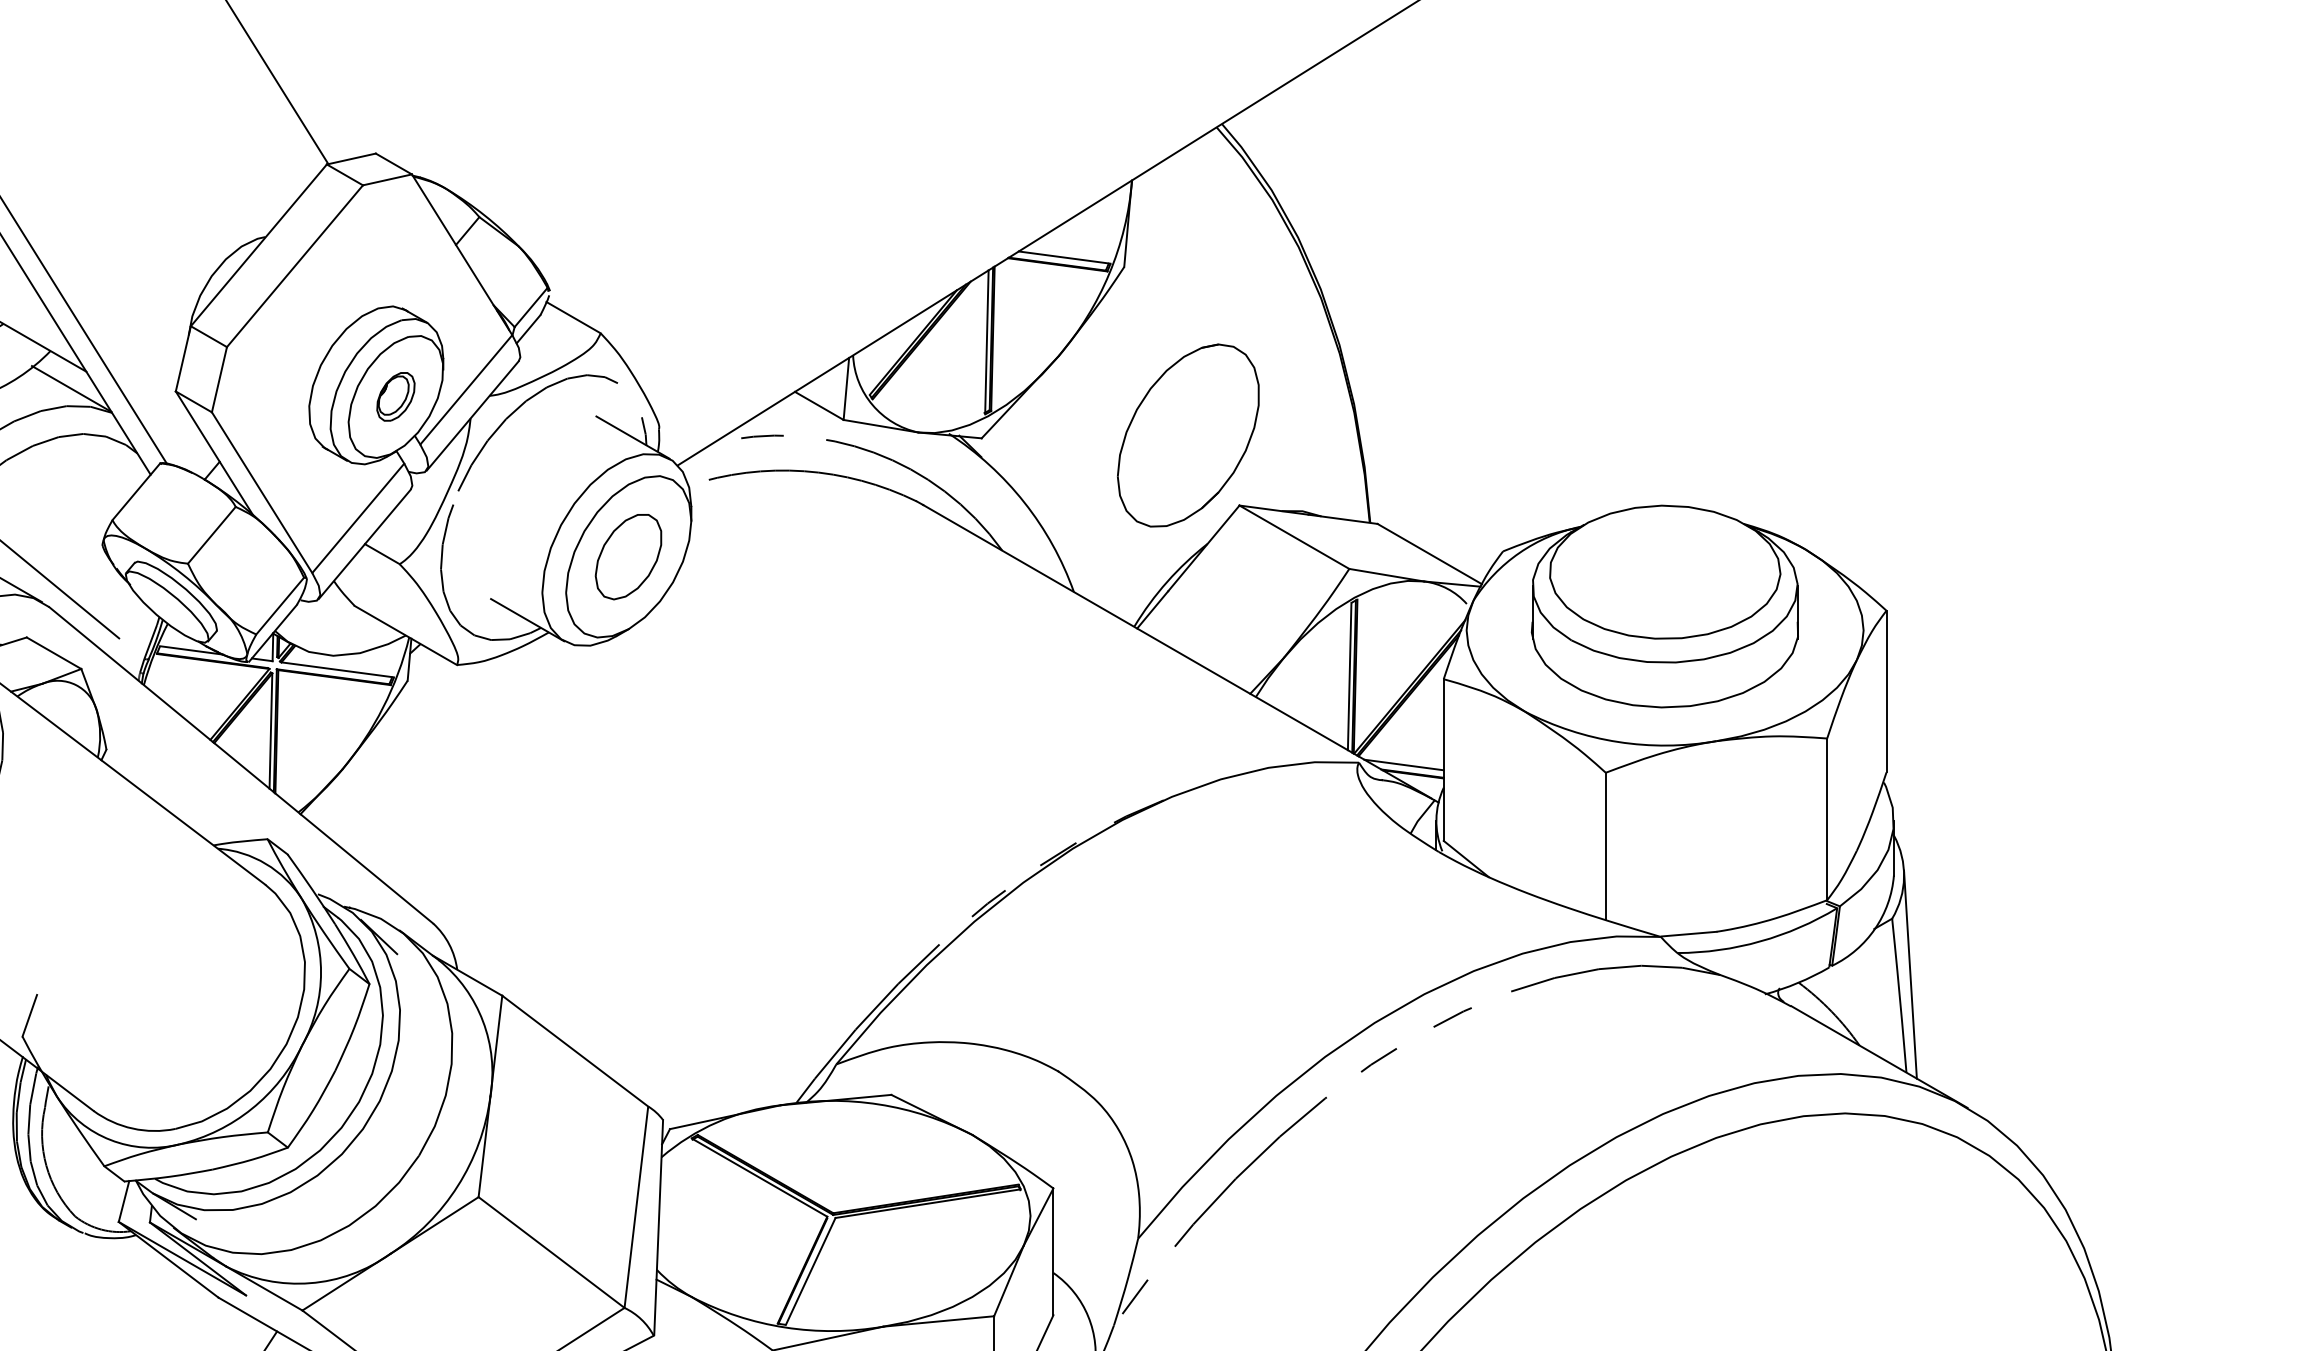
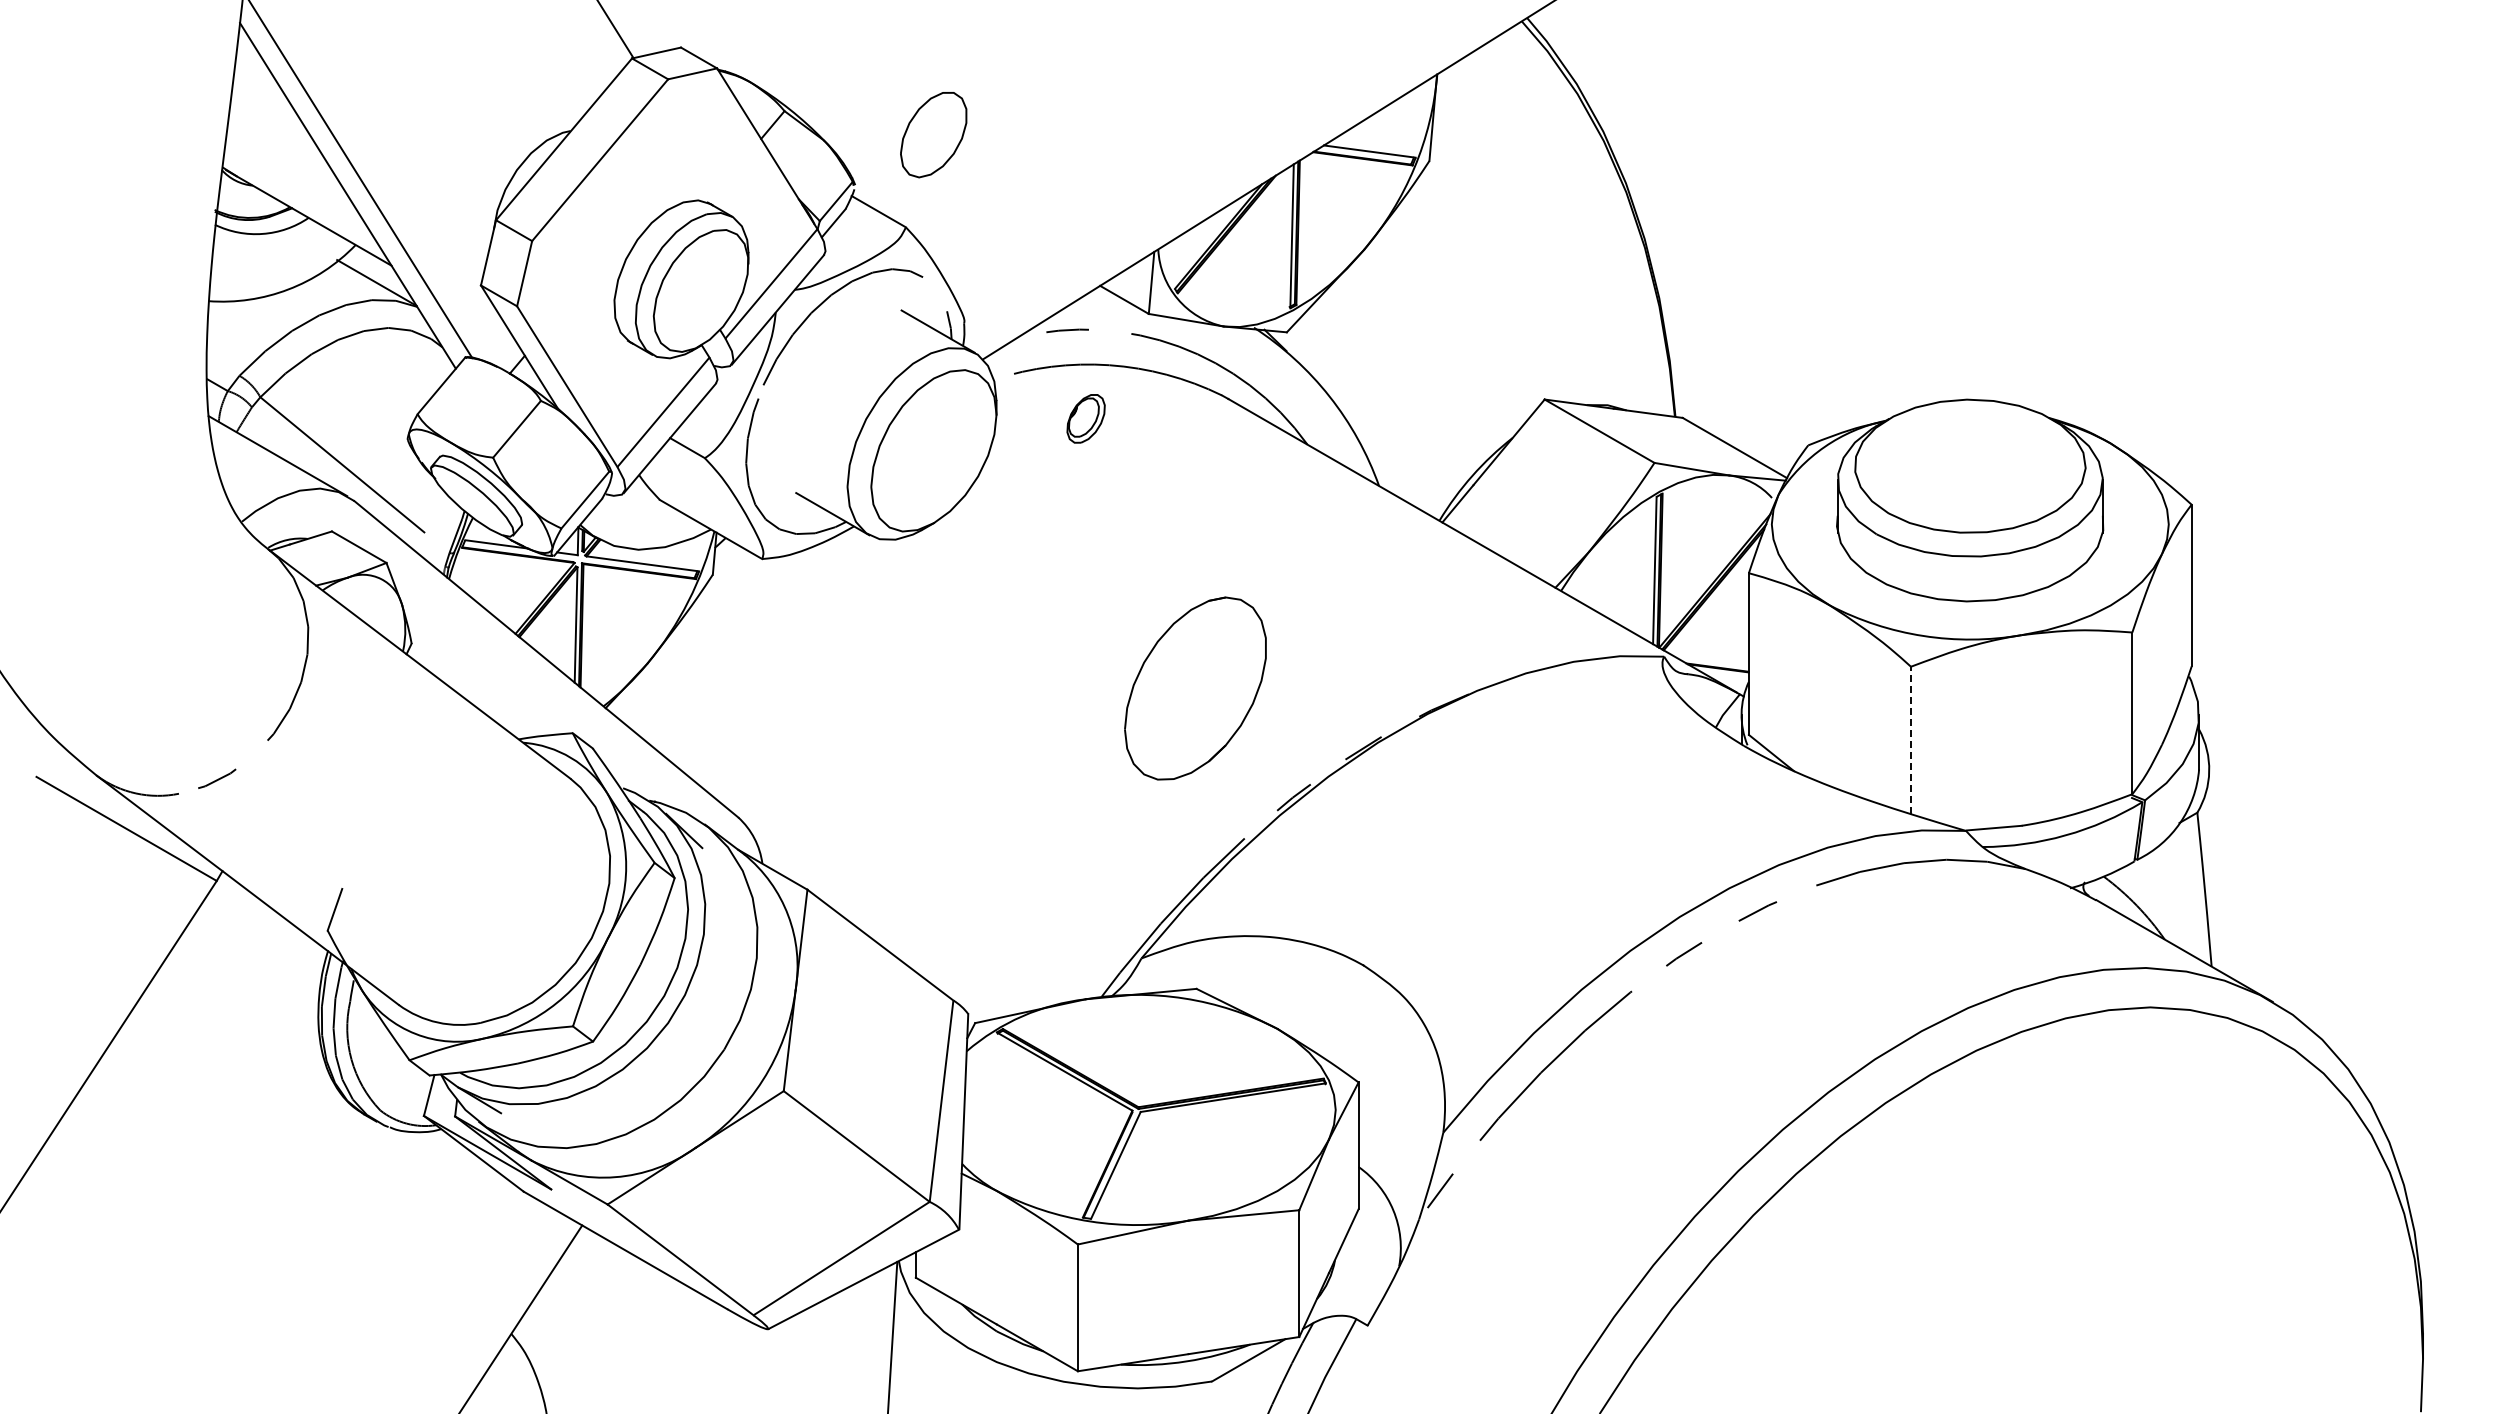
part: (395, 396) -> (1085, 418), moved
part: (1188, 435) -> (1195, 688), moved
part: (628, 557) -> (933, 135), moved
line: (1403, 764) -> (1708, 658), removed
line: (1605, 846) -> (1910, 740), solid -> dashed
line: (1910, 974) -> (2215, 868), removed

